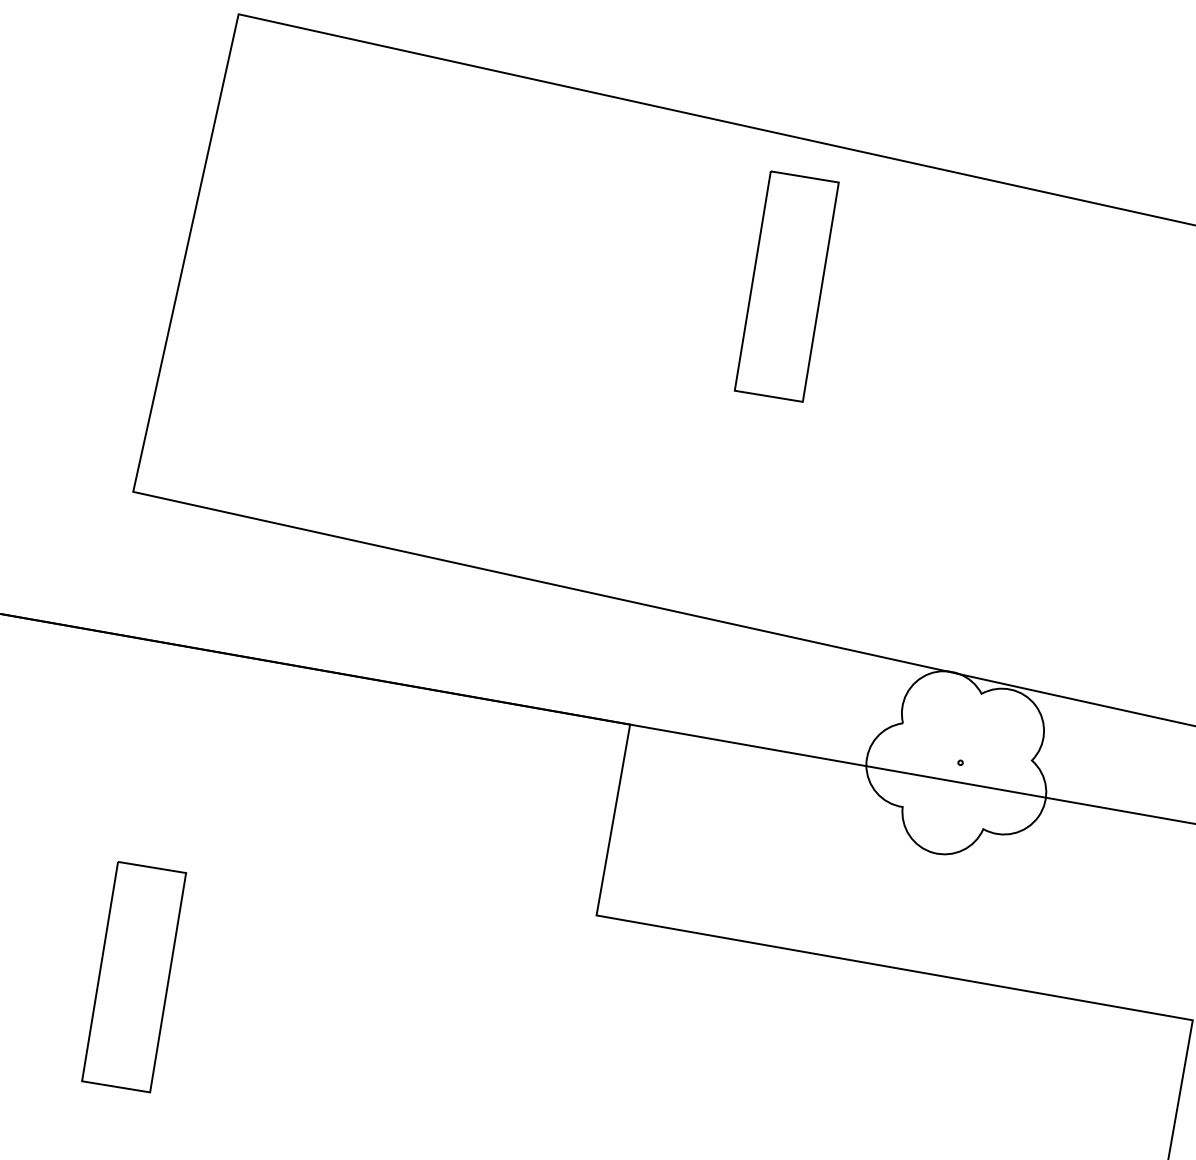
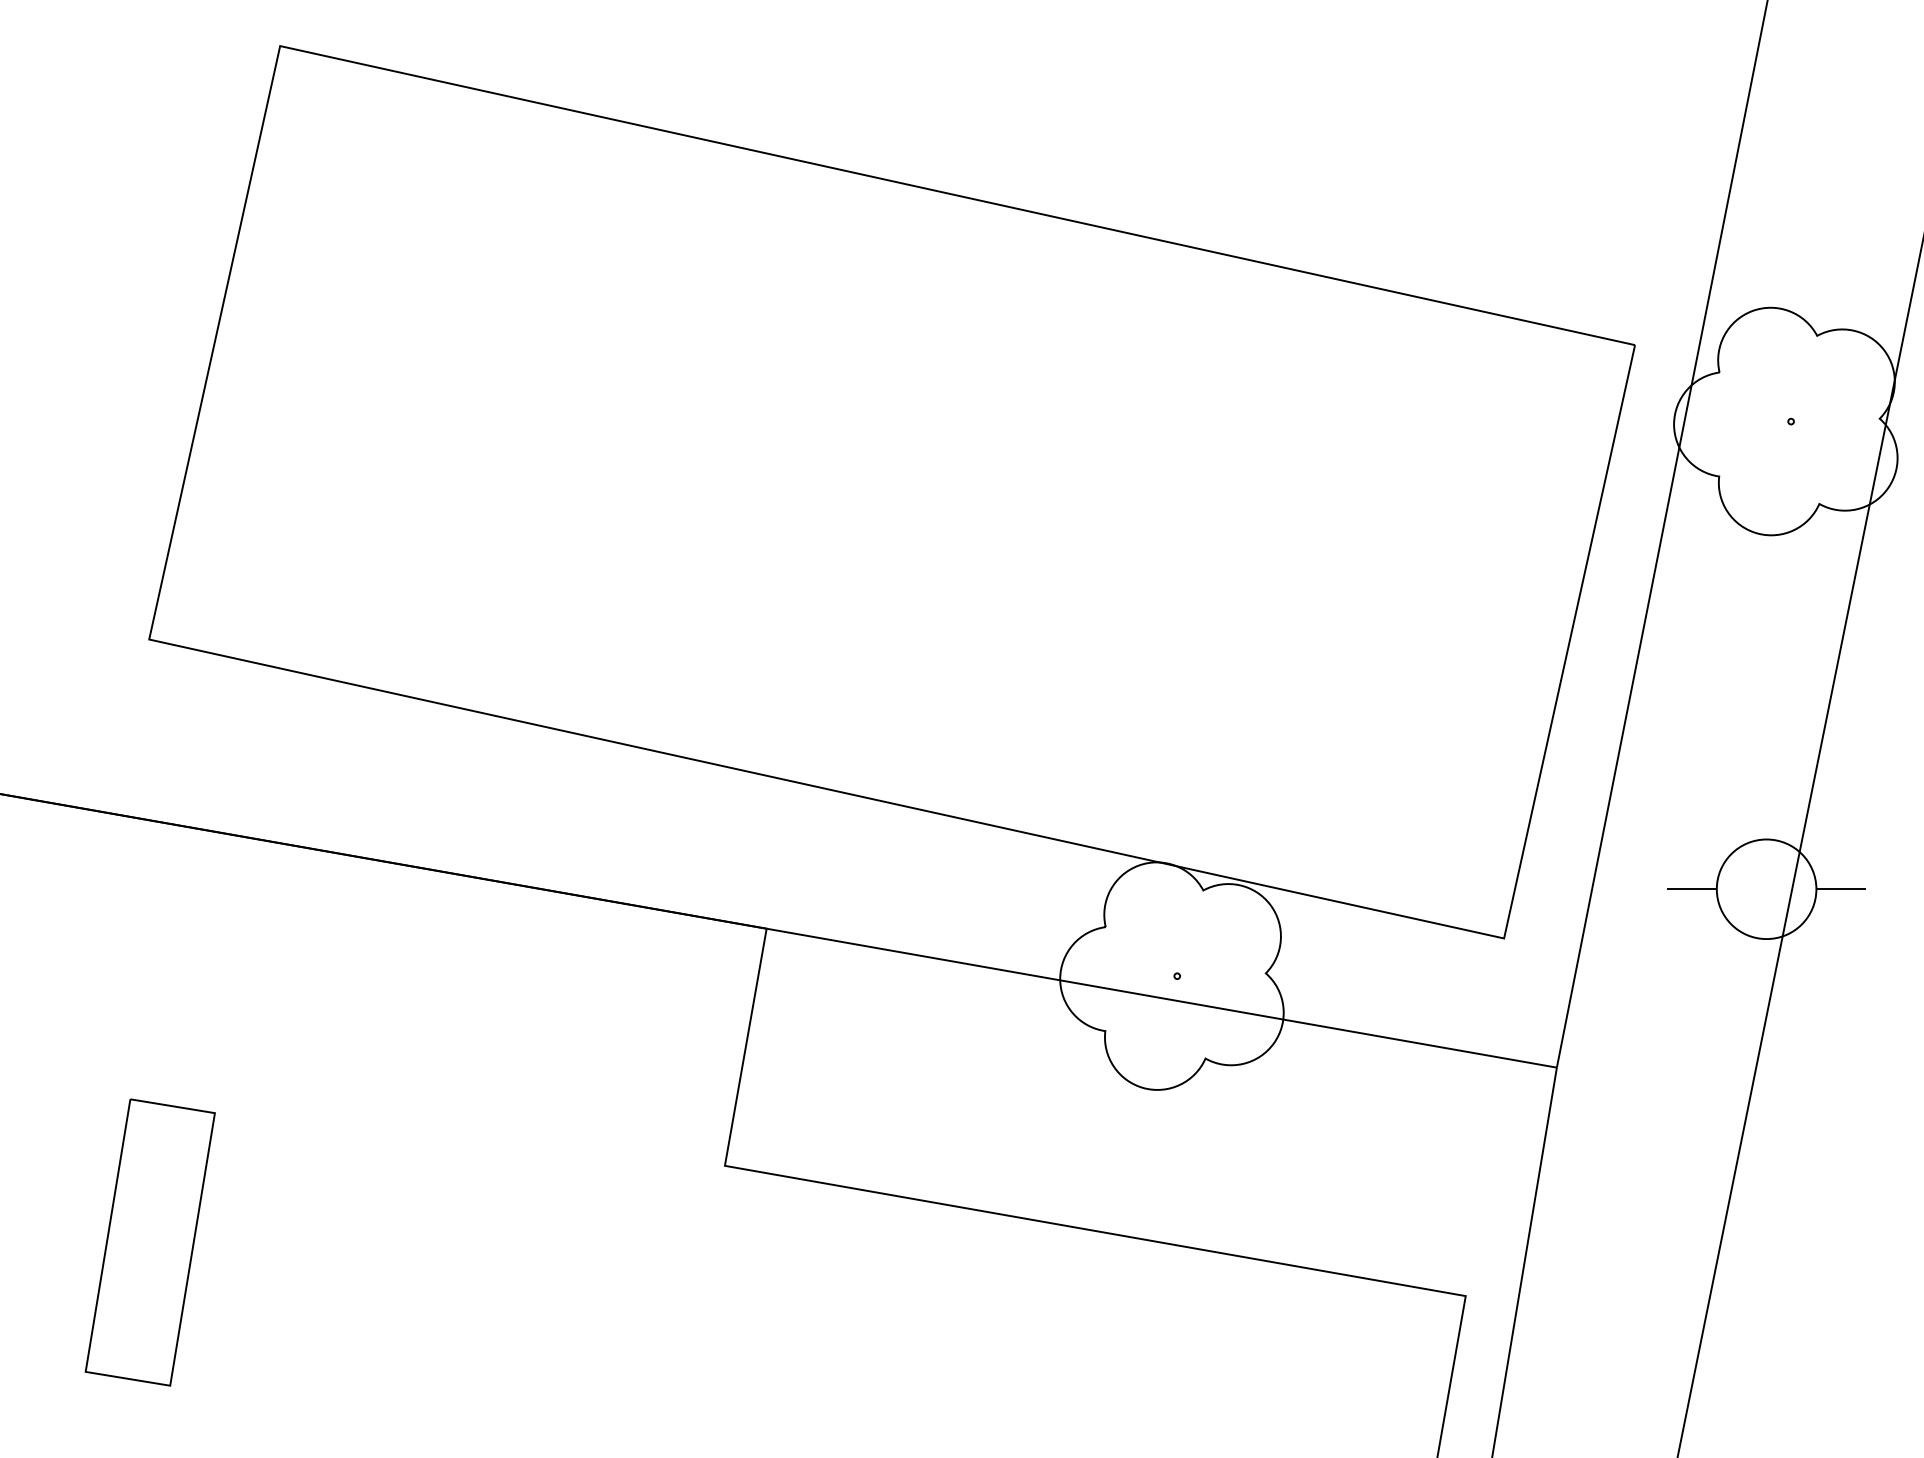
part: (786, 286) -> (960, 384), removed

